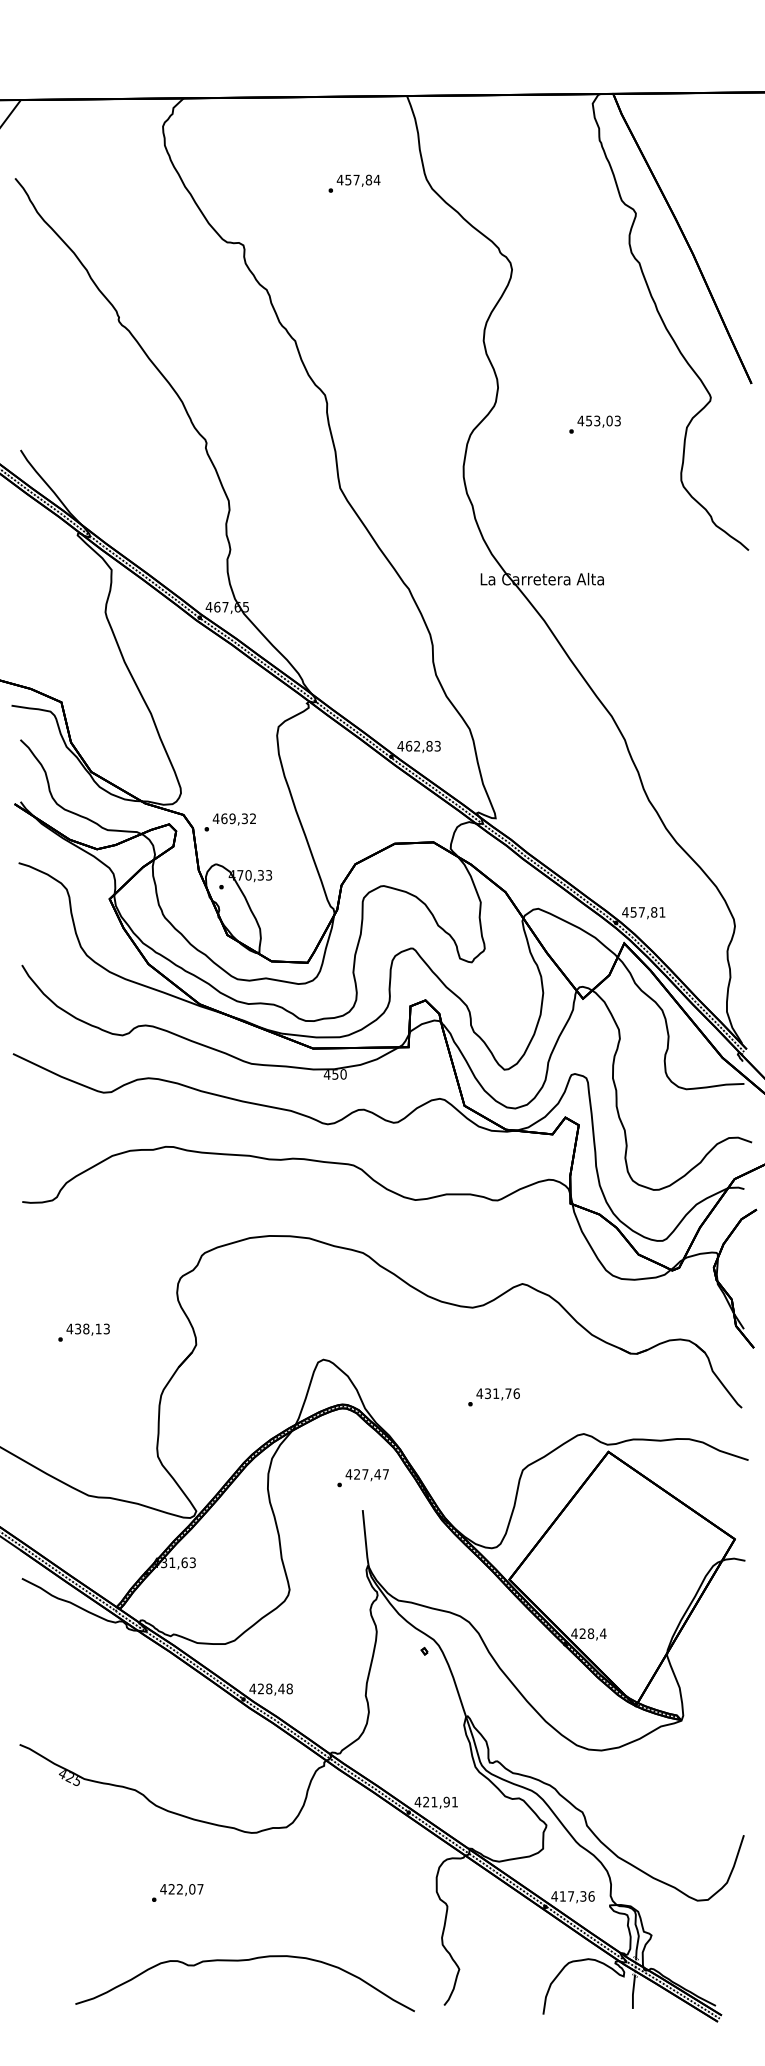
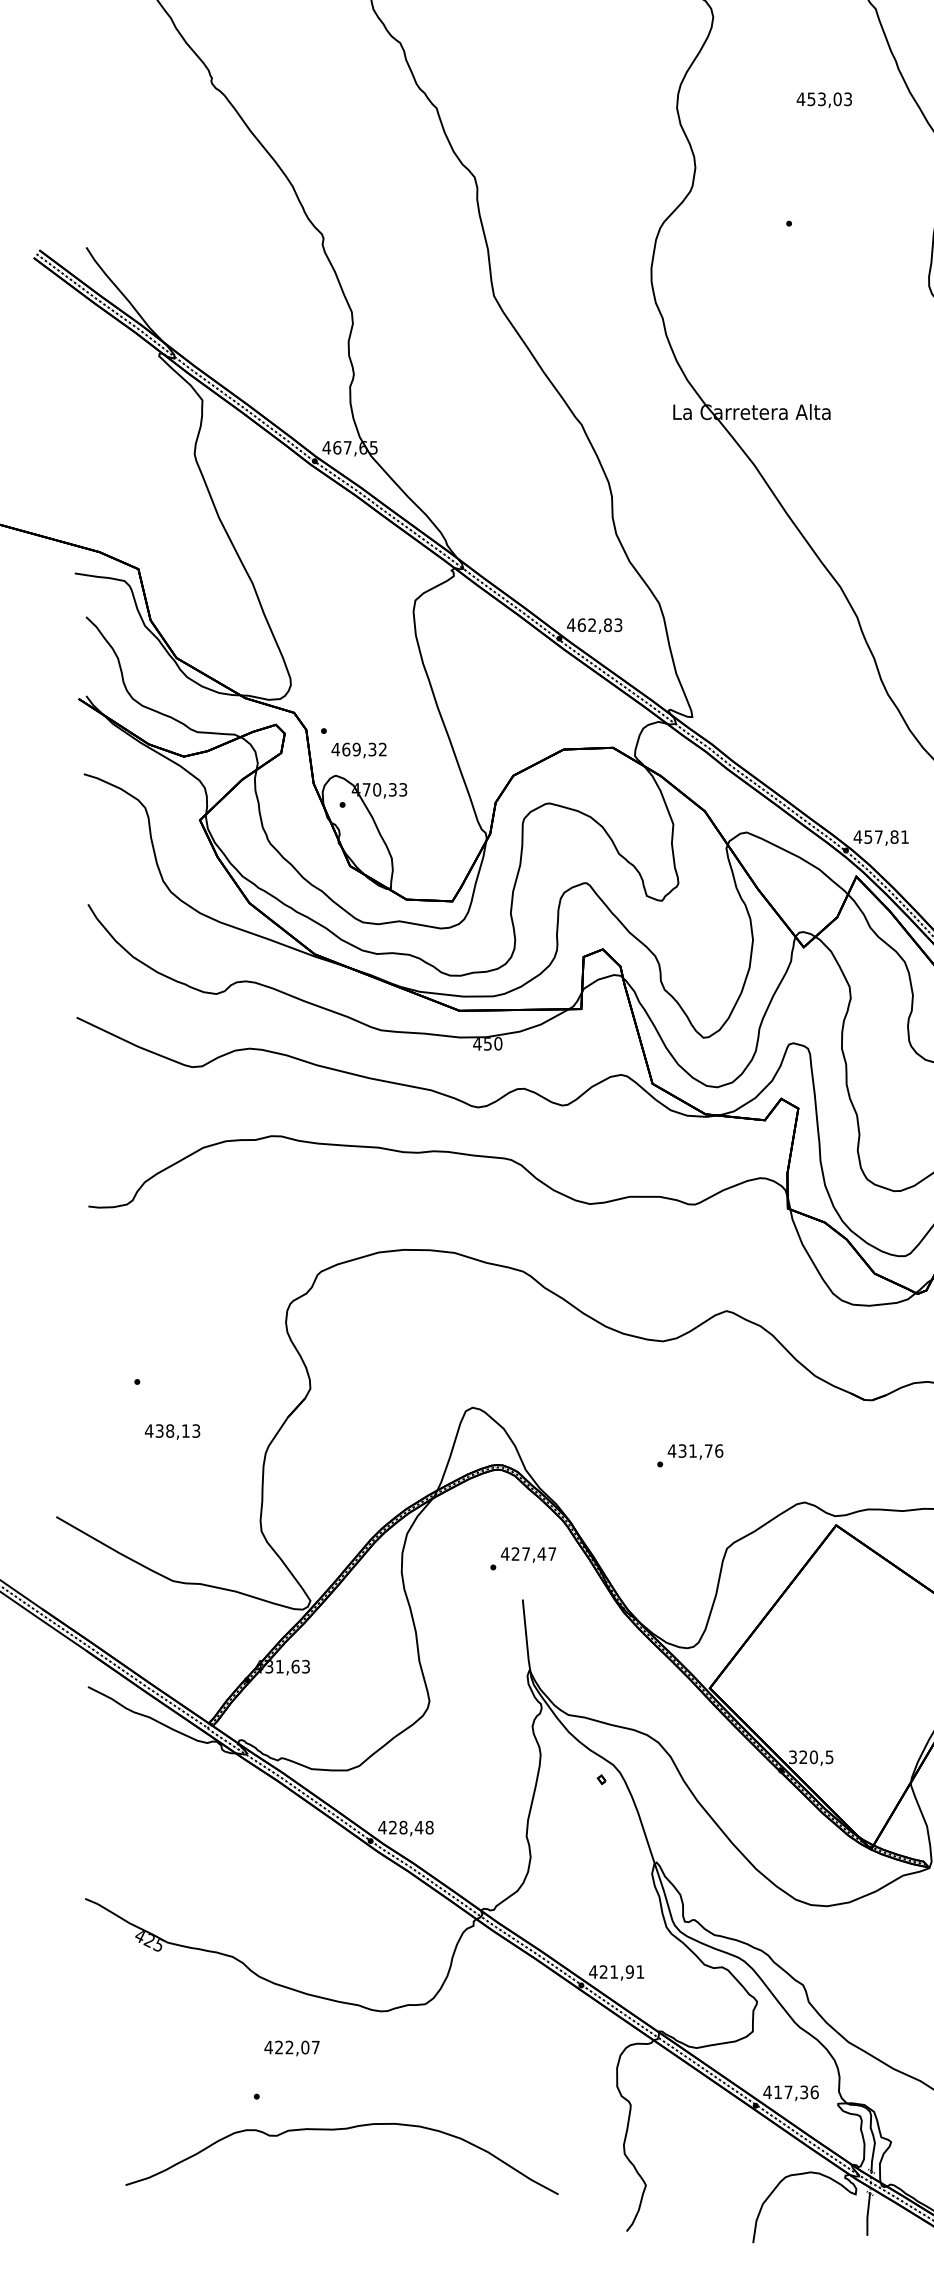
text: (598, 421) -> (823, 99), moved
text: (233, 819) -> (357, 750), moved
text: (87, 1329) -> (171, 1431), moved
text: (588, 1633) -> (810, 1756), 428,4 -> 320,5
text: (181, 1890) -> (291, 2049), moved
curve: (244, 1961) -> (341, 2130), moved

